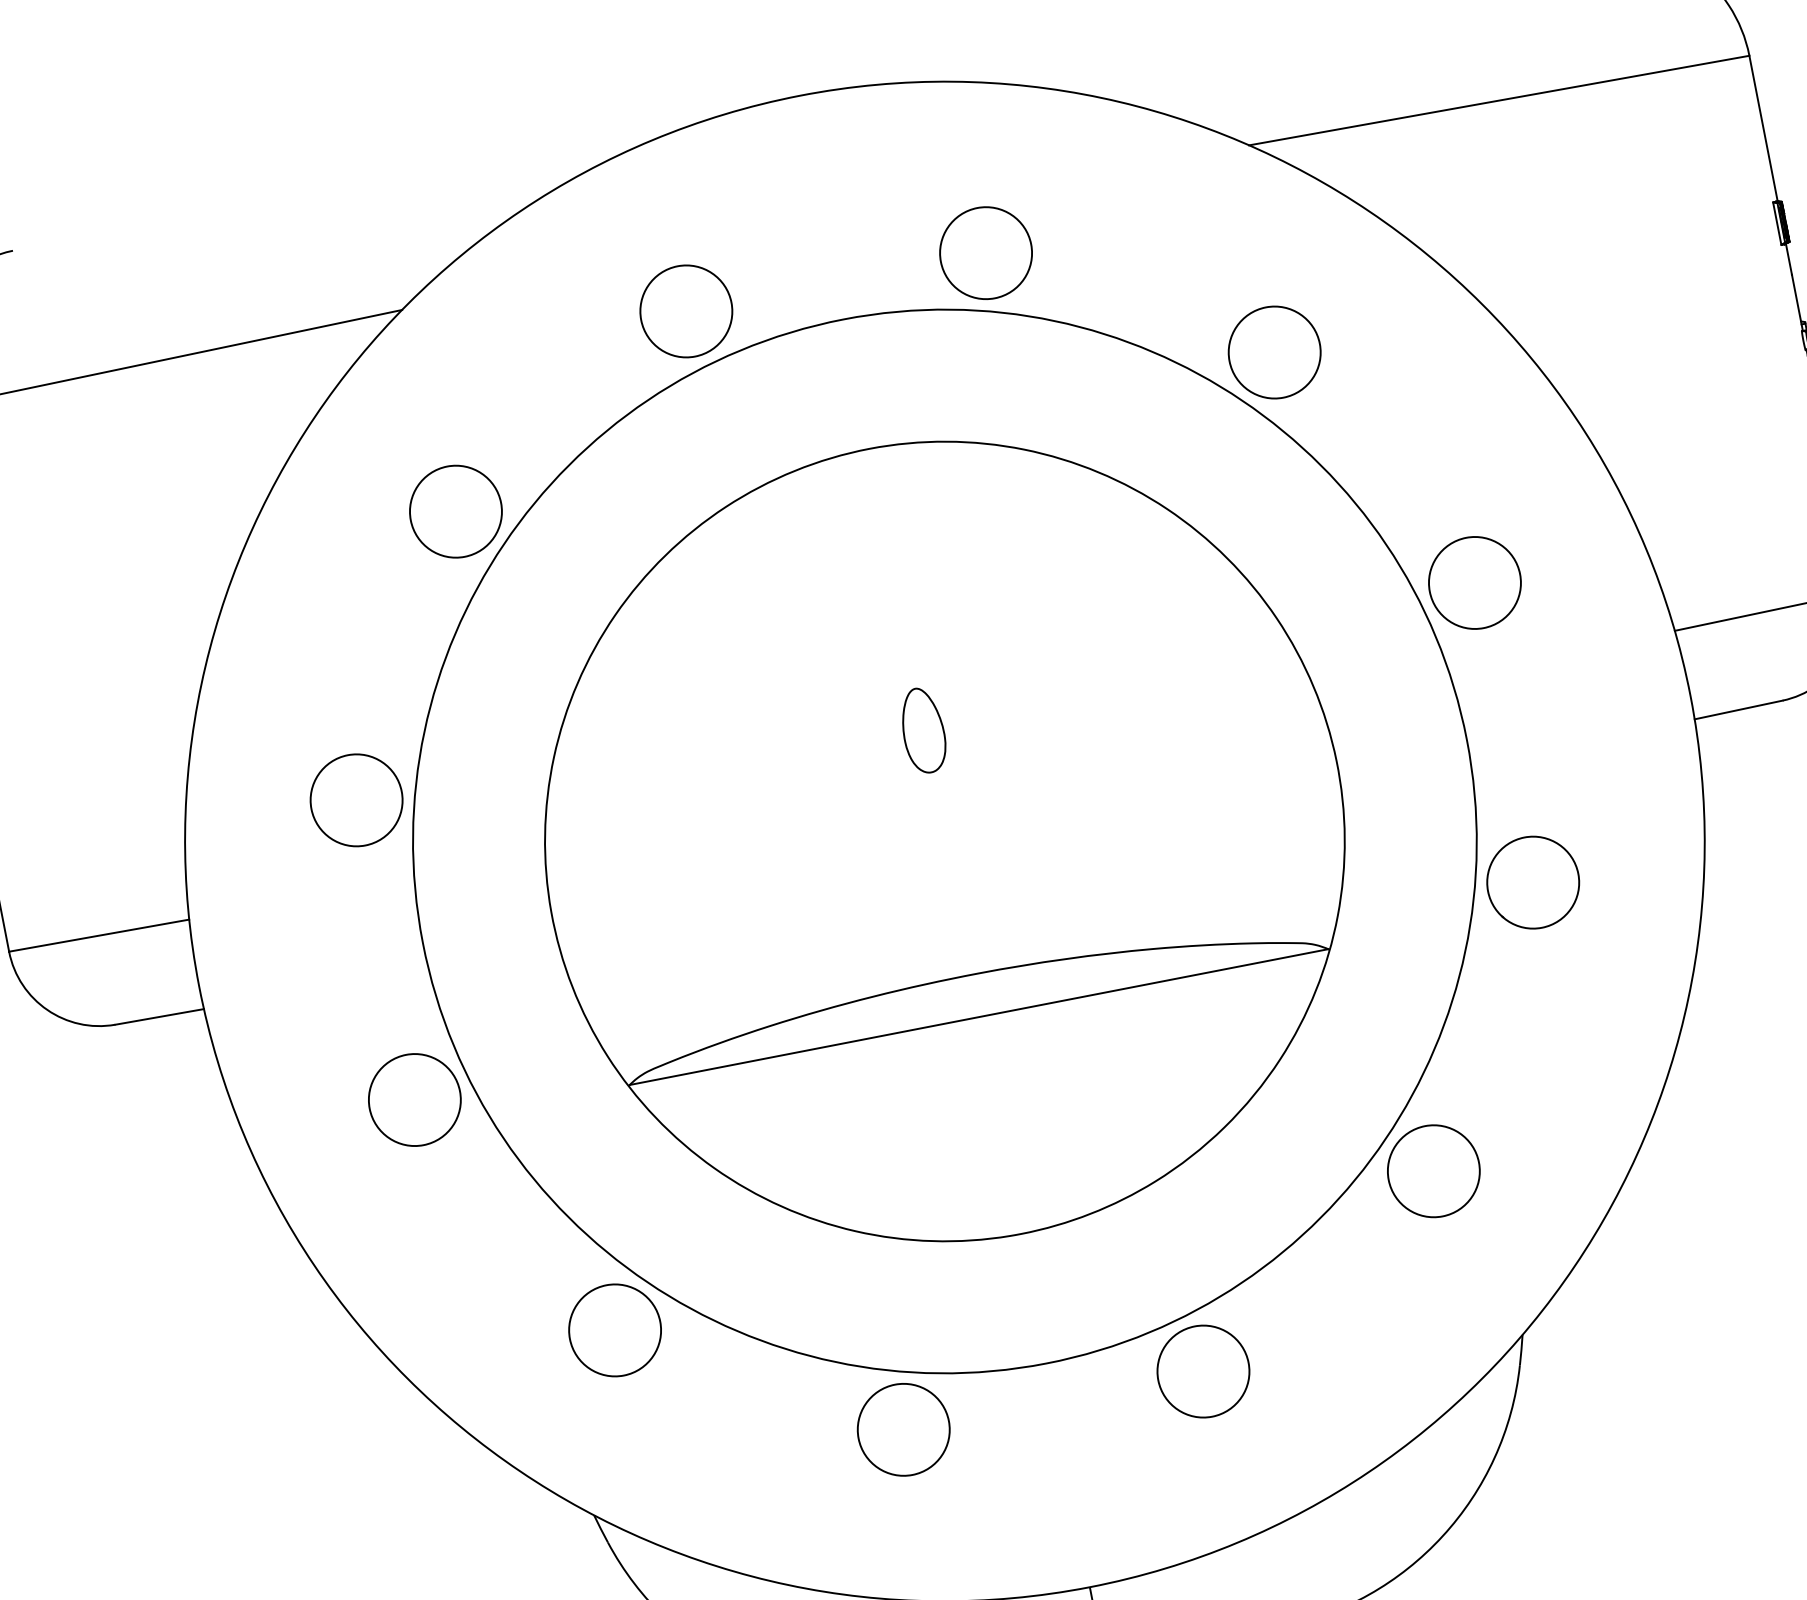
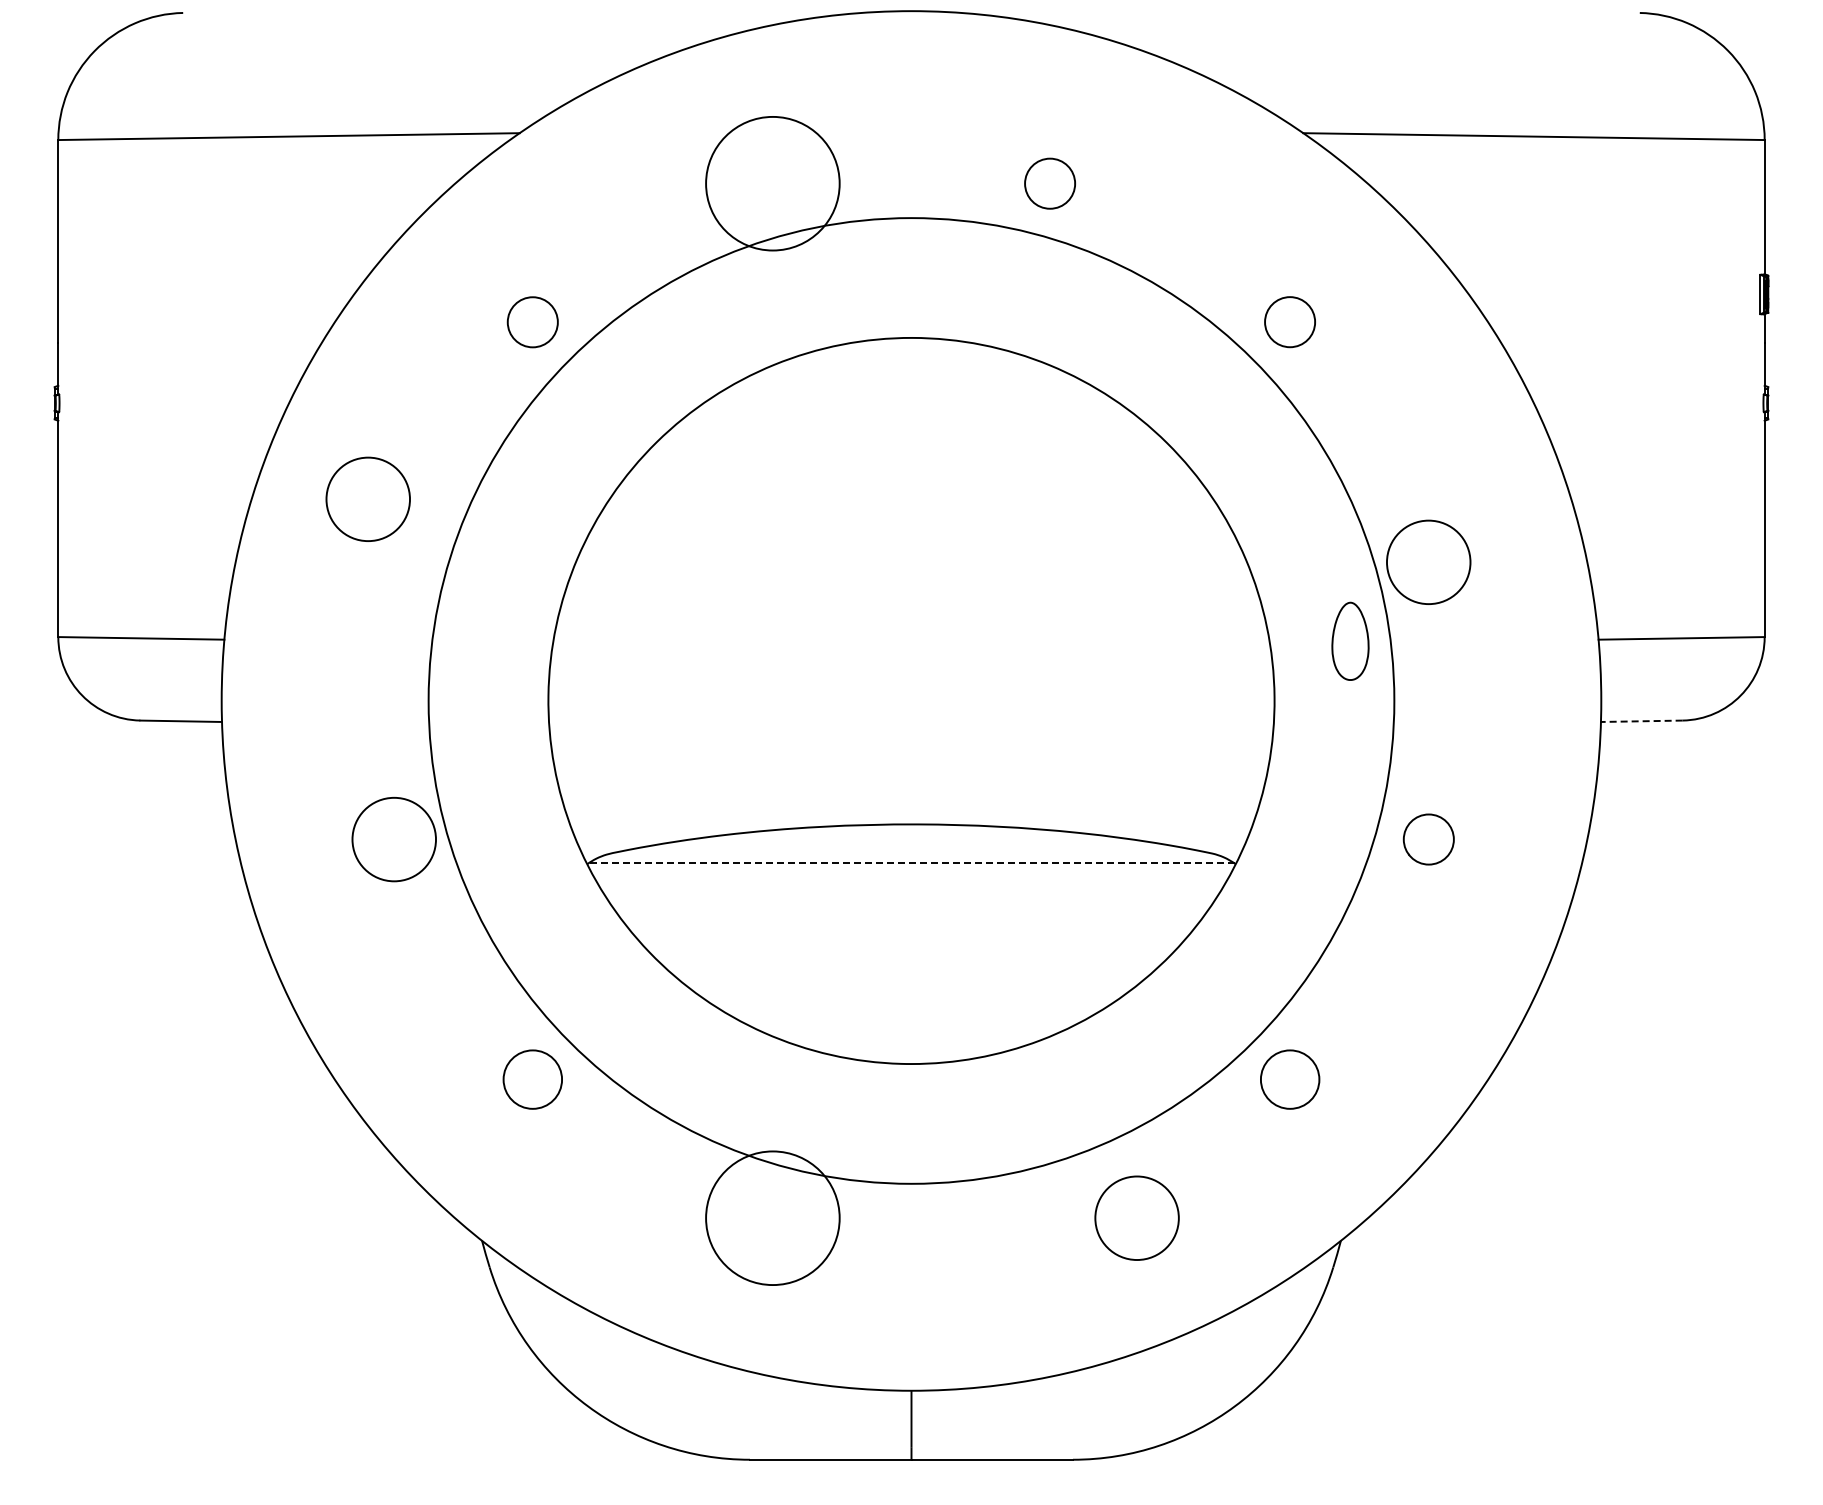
circle: (985, 253) -> (1049, 183), size x0.6
circle: (685, 311) -> (772, 183), size x1.6
circle: (1273, 351) -> (1289, 321), size x0.6
circle: (455, 511) -> (532, 322), size x0.6
line: (1738, 710) -> (1641, 721), solid -> dashed
part: (923, 729) -> (1350, 640), moved
circle: (355, 799) -> (367, 498), moved
part: (1532, 882) -> (1428, 839), size x0.6
line: (979, 1017) -> (911, 863), solid -> dashed
circle: (1433, 1171) -> (1289, 1079), size x0.7
circle: (614, 1330) -> (532, 1079), size x0.7
circle: (1202, 1370) -> (1136, 1217), moved
circle: (903, 1430) -> (772, 1218), size x1.6

